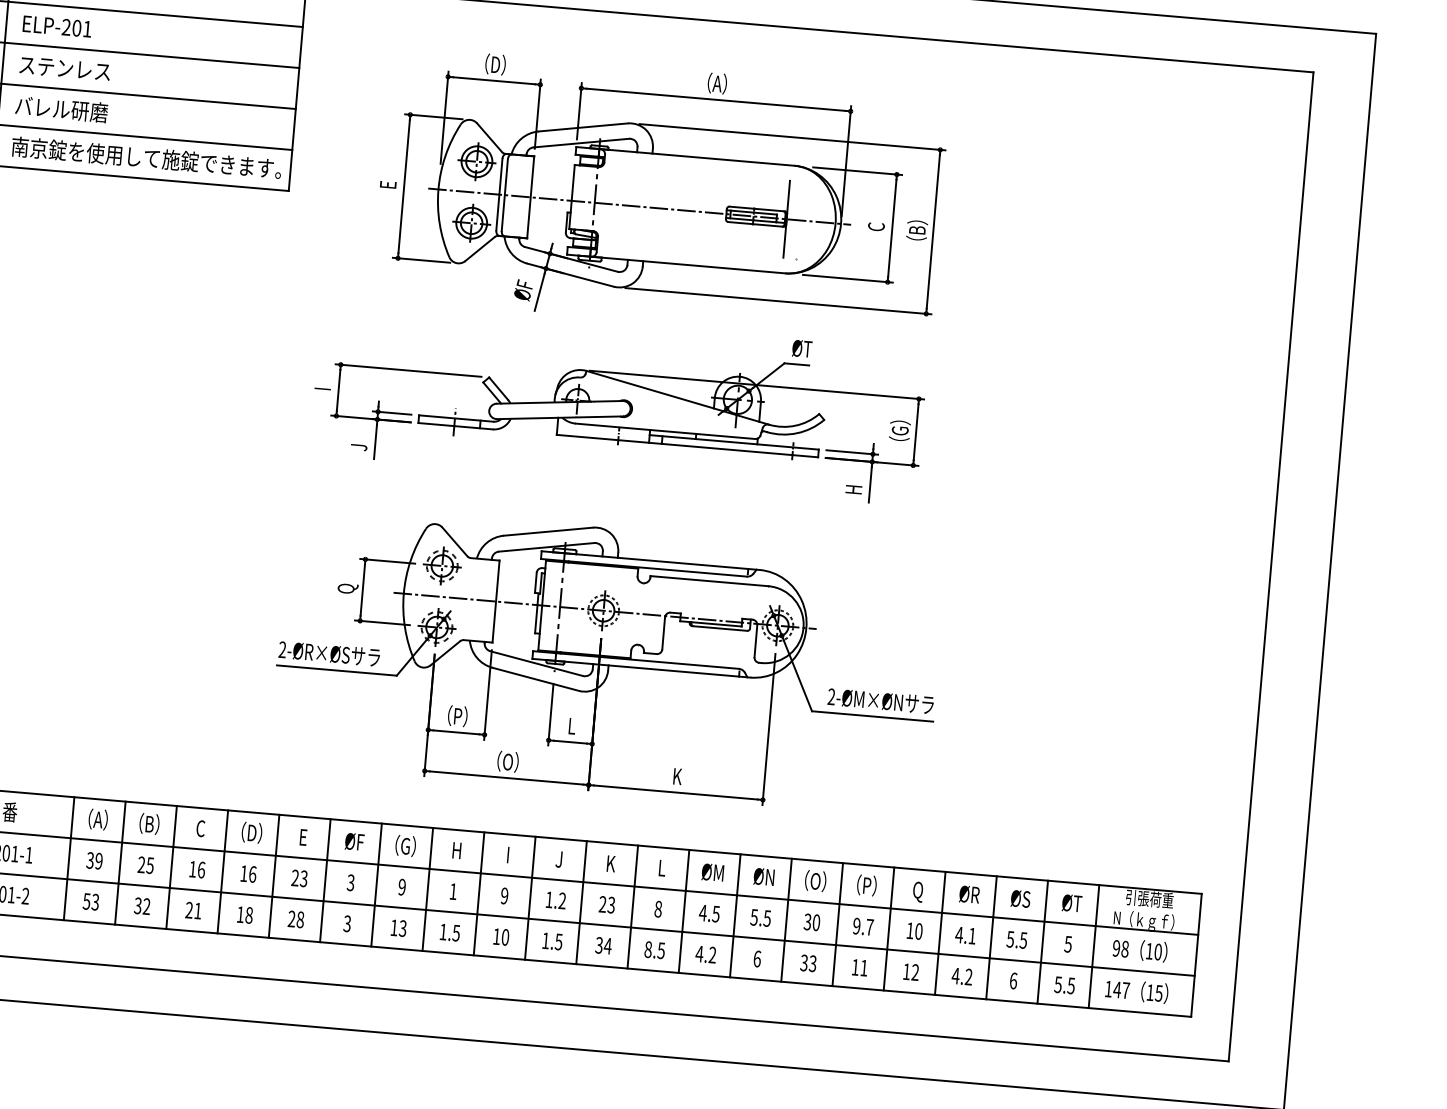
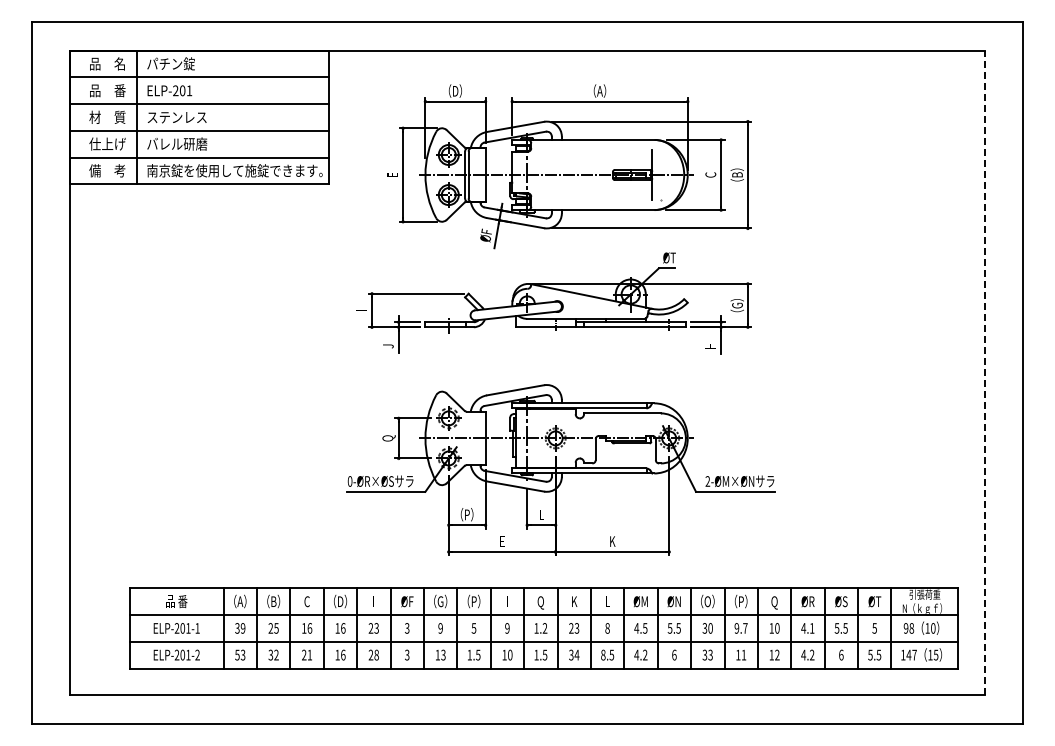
line: (1270, 566) -> (984, 372), solid -> dashed
text: (281, 649) -> (349, 481), 2-ØR×ØS -> 0-ØR×ØS
text: (508, 761) -> (502, 541), （O） -> E
text: (302, 837) -> (373, 601), E -> I
text: (456, 850) -> (473, 601), H -> （P）
text: (558, 860) -> (540, 602), J -> Q
text: (452, 891) -> (473, 628), 1 -> 5
text: (249, 914) -> (343, 654), 18 -> 16

